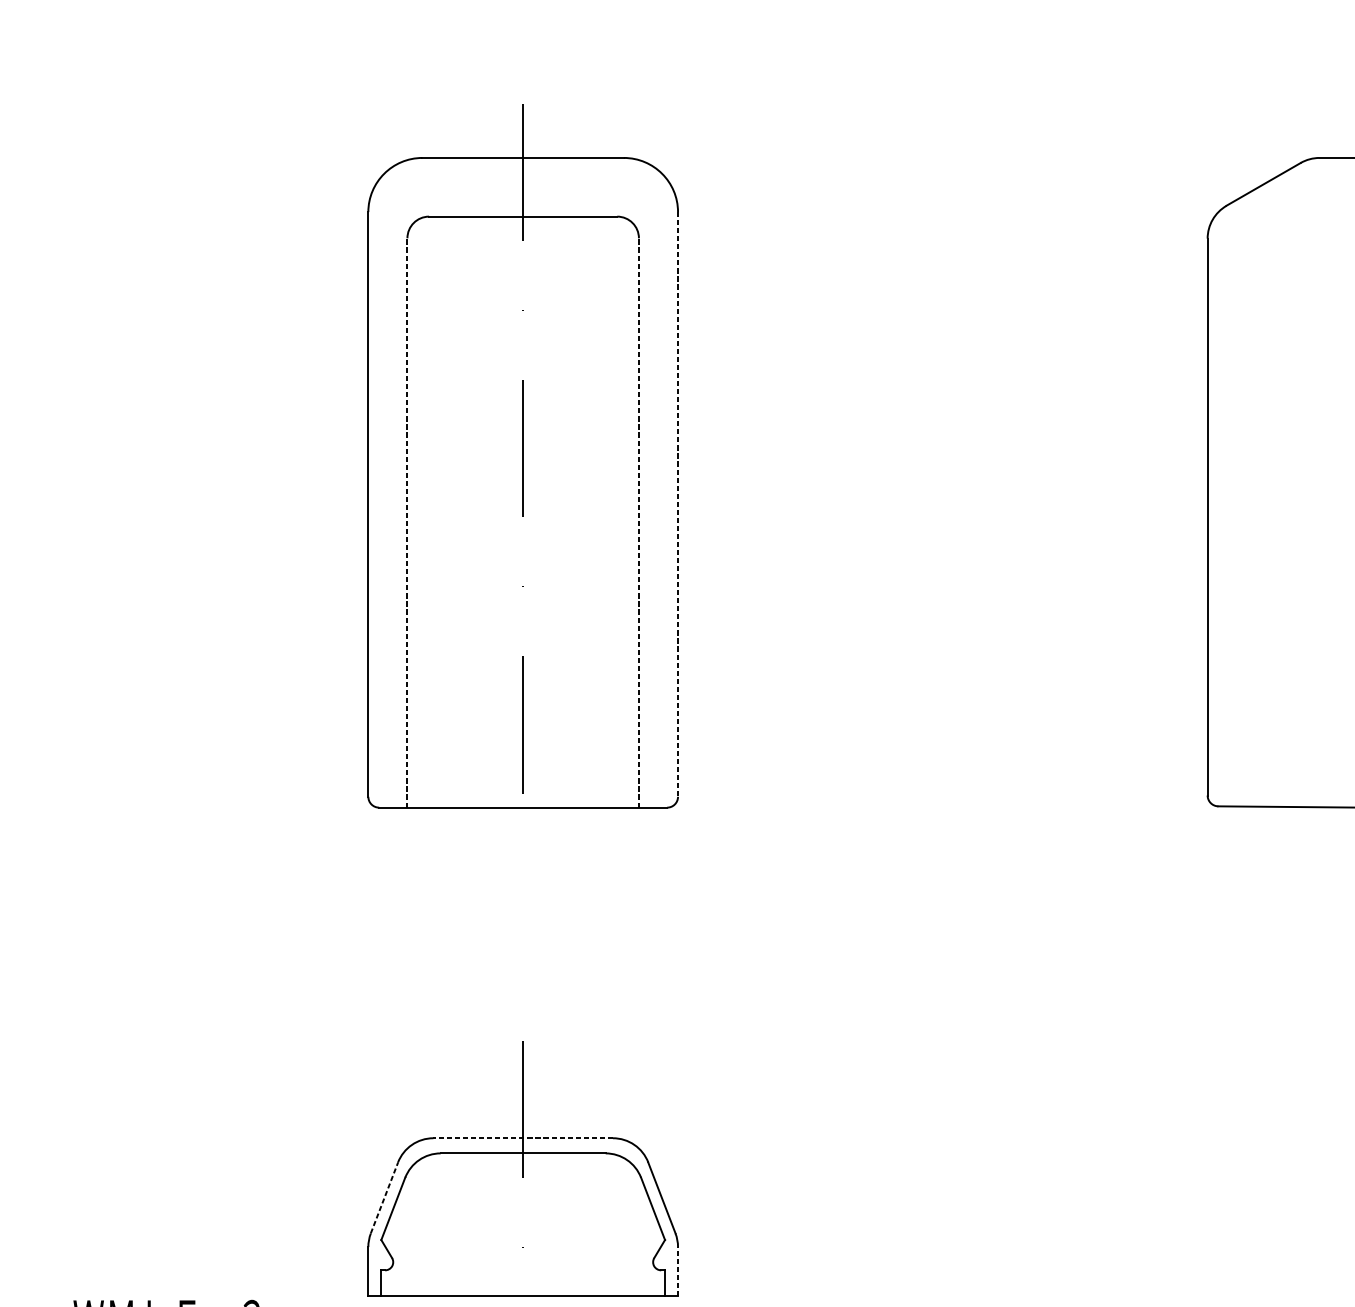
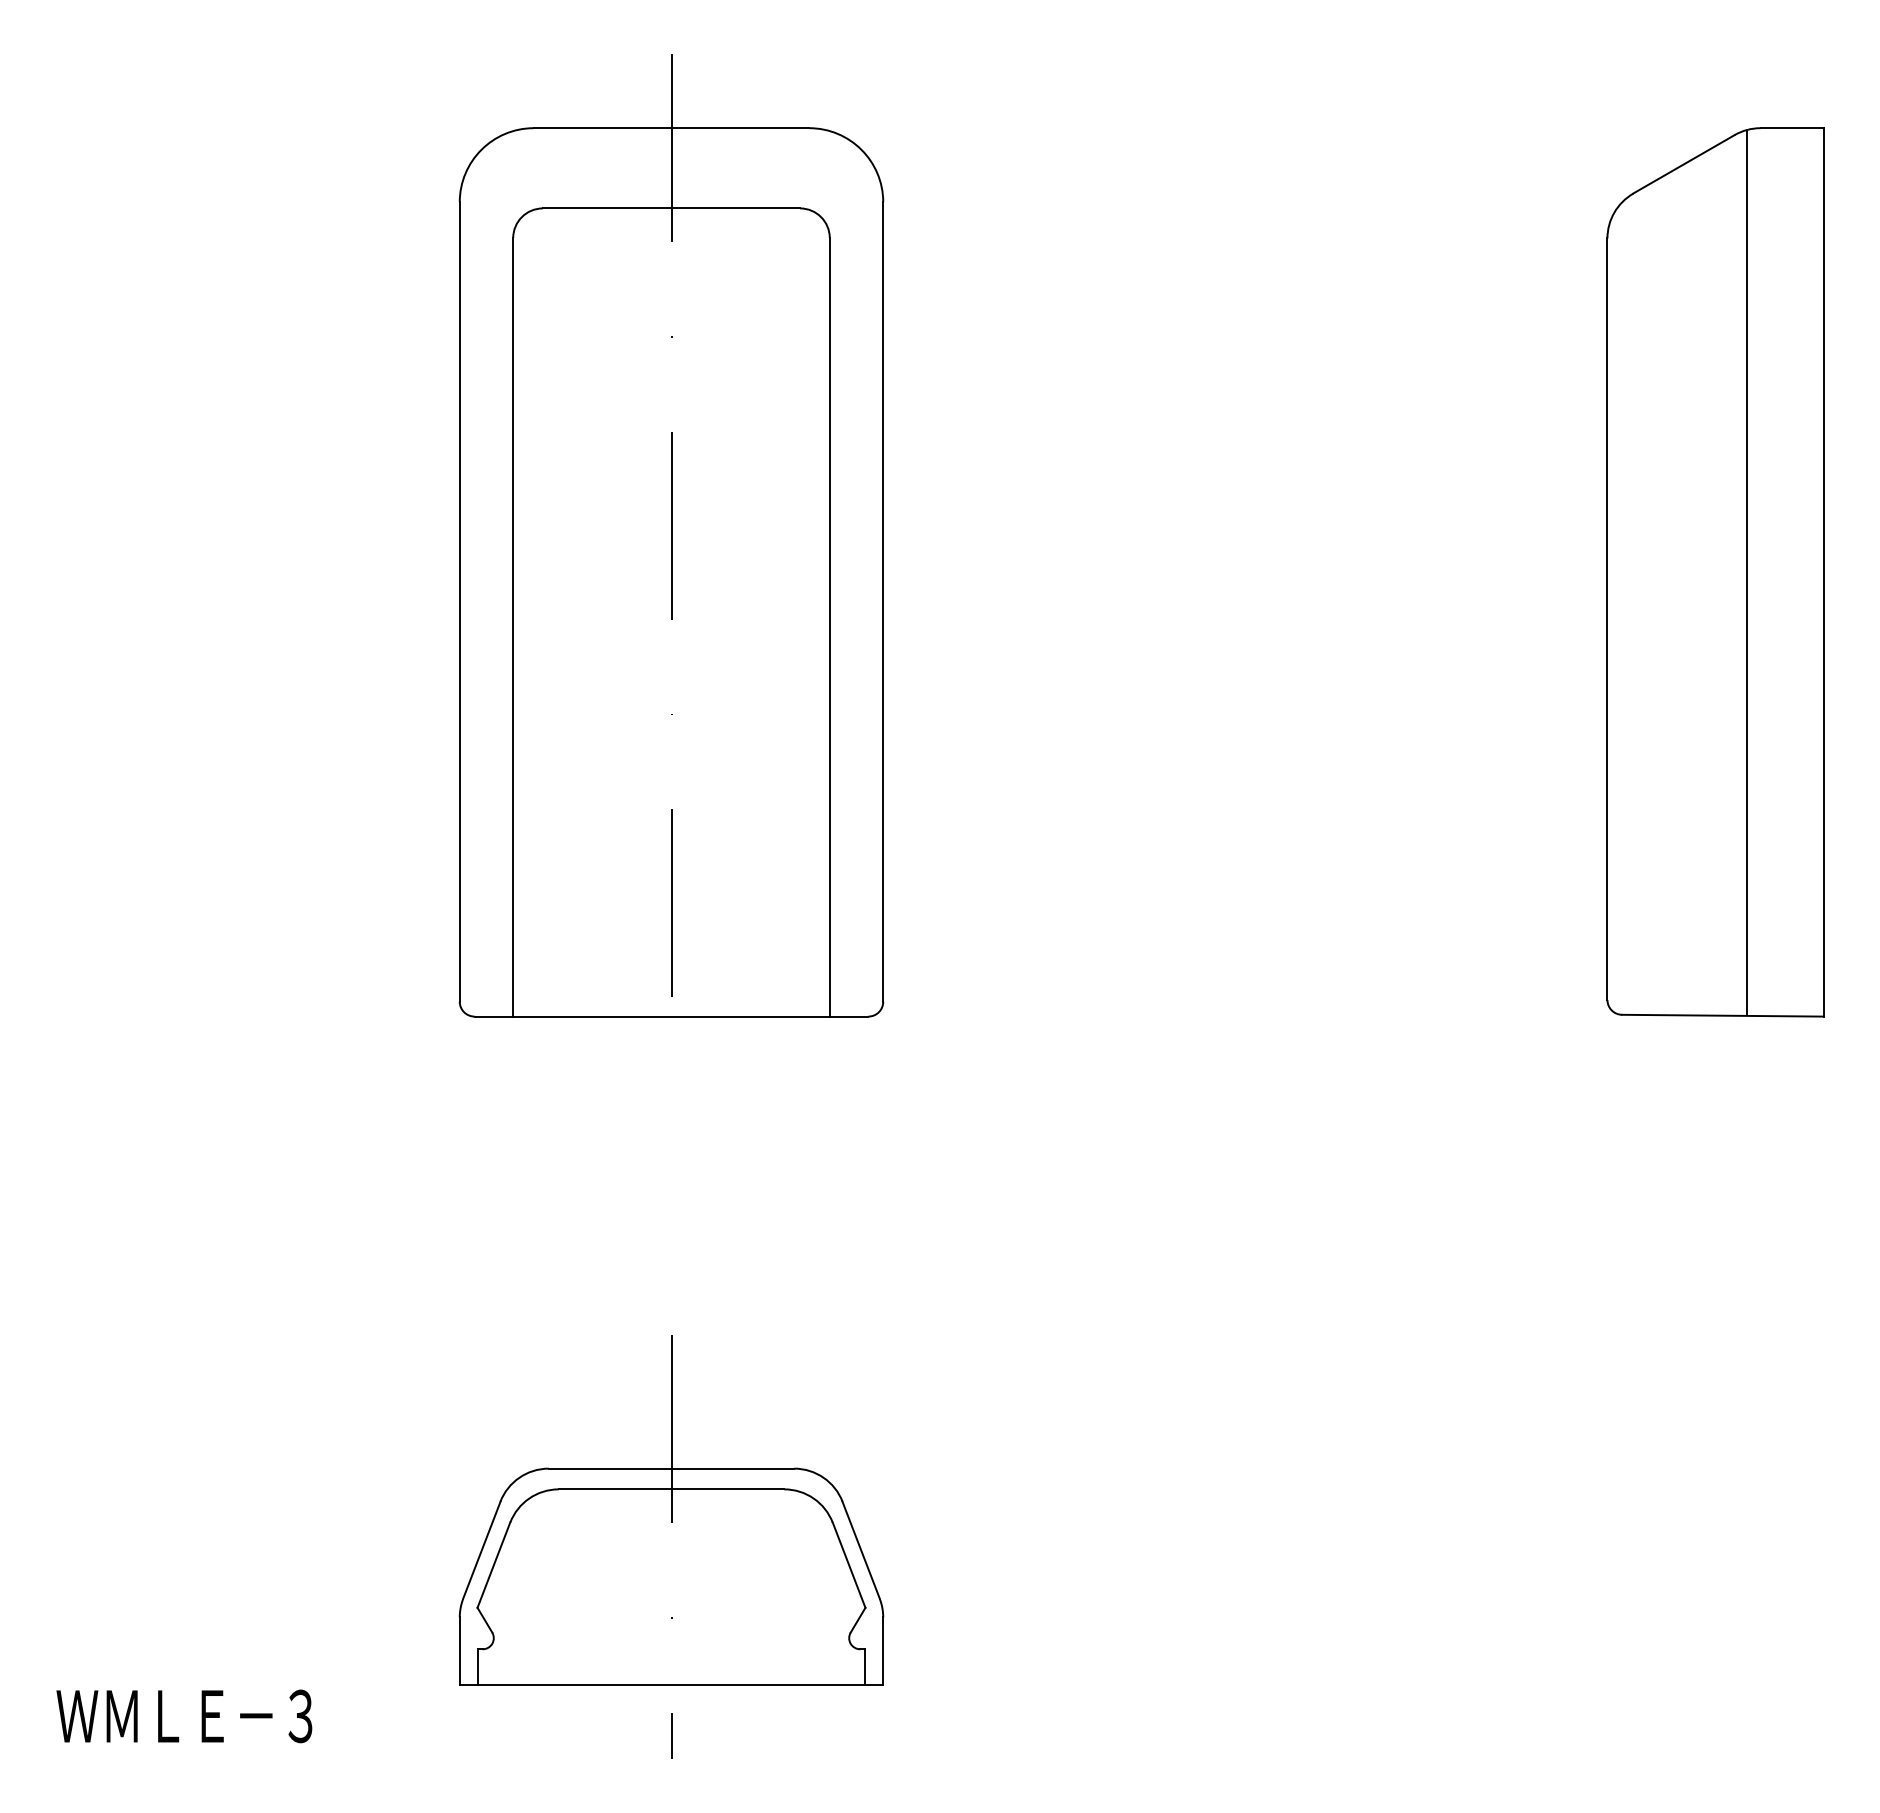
line: (1309, 482) -> (1746, 572), added
line: (678, 504) -> (883, 602), dashed -> solid
line: (407, 522) -> (513, 626), dashed -> solid
line: (638, 522) -> (829, 626), dashed -> solid
line: (523, 1138) -> (671, 1468), dashed -> solid
line: (384, 1198) -> (481, 1550), dashed -> solid
line: (678, 1271) -> (883, 1651), dashed -> solid

